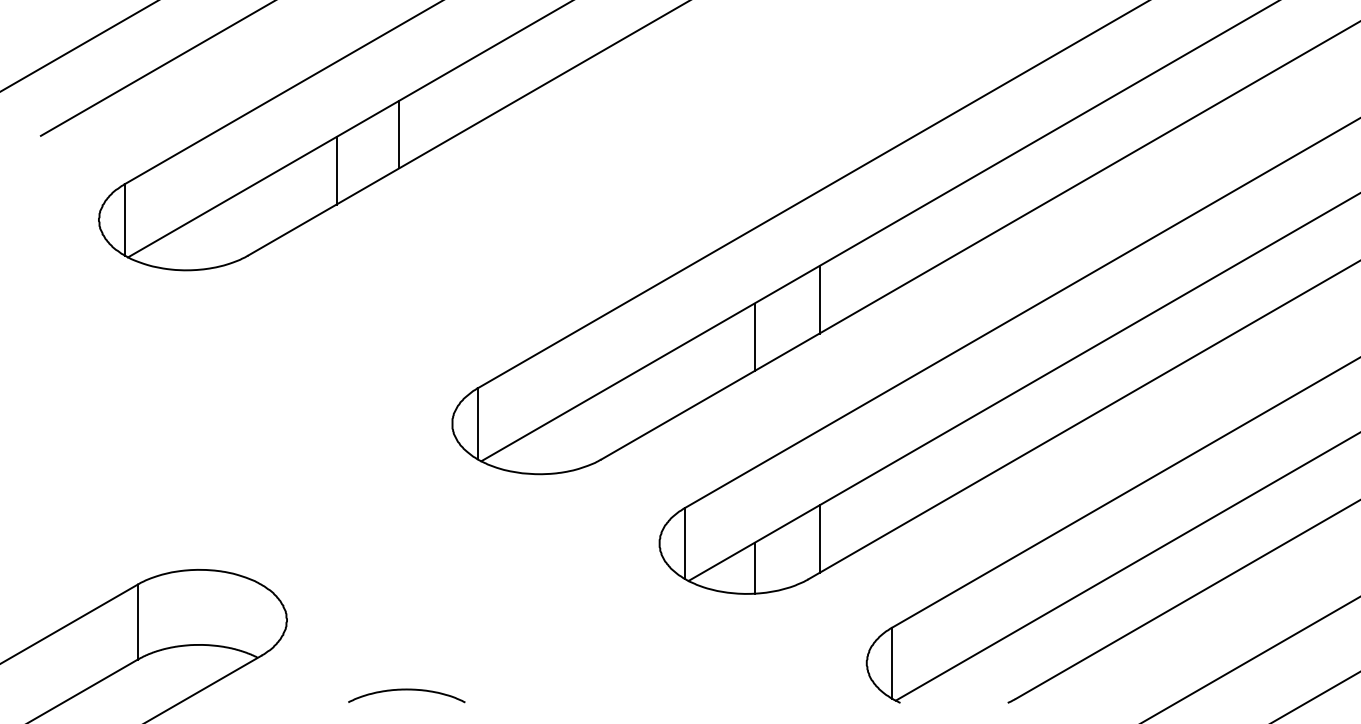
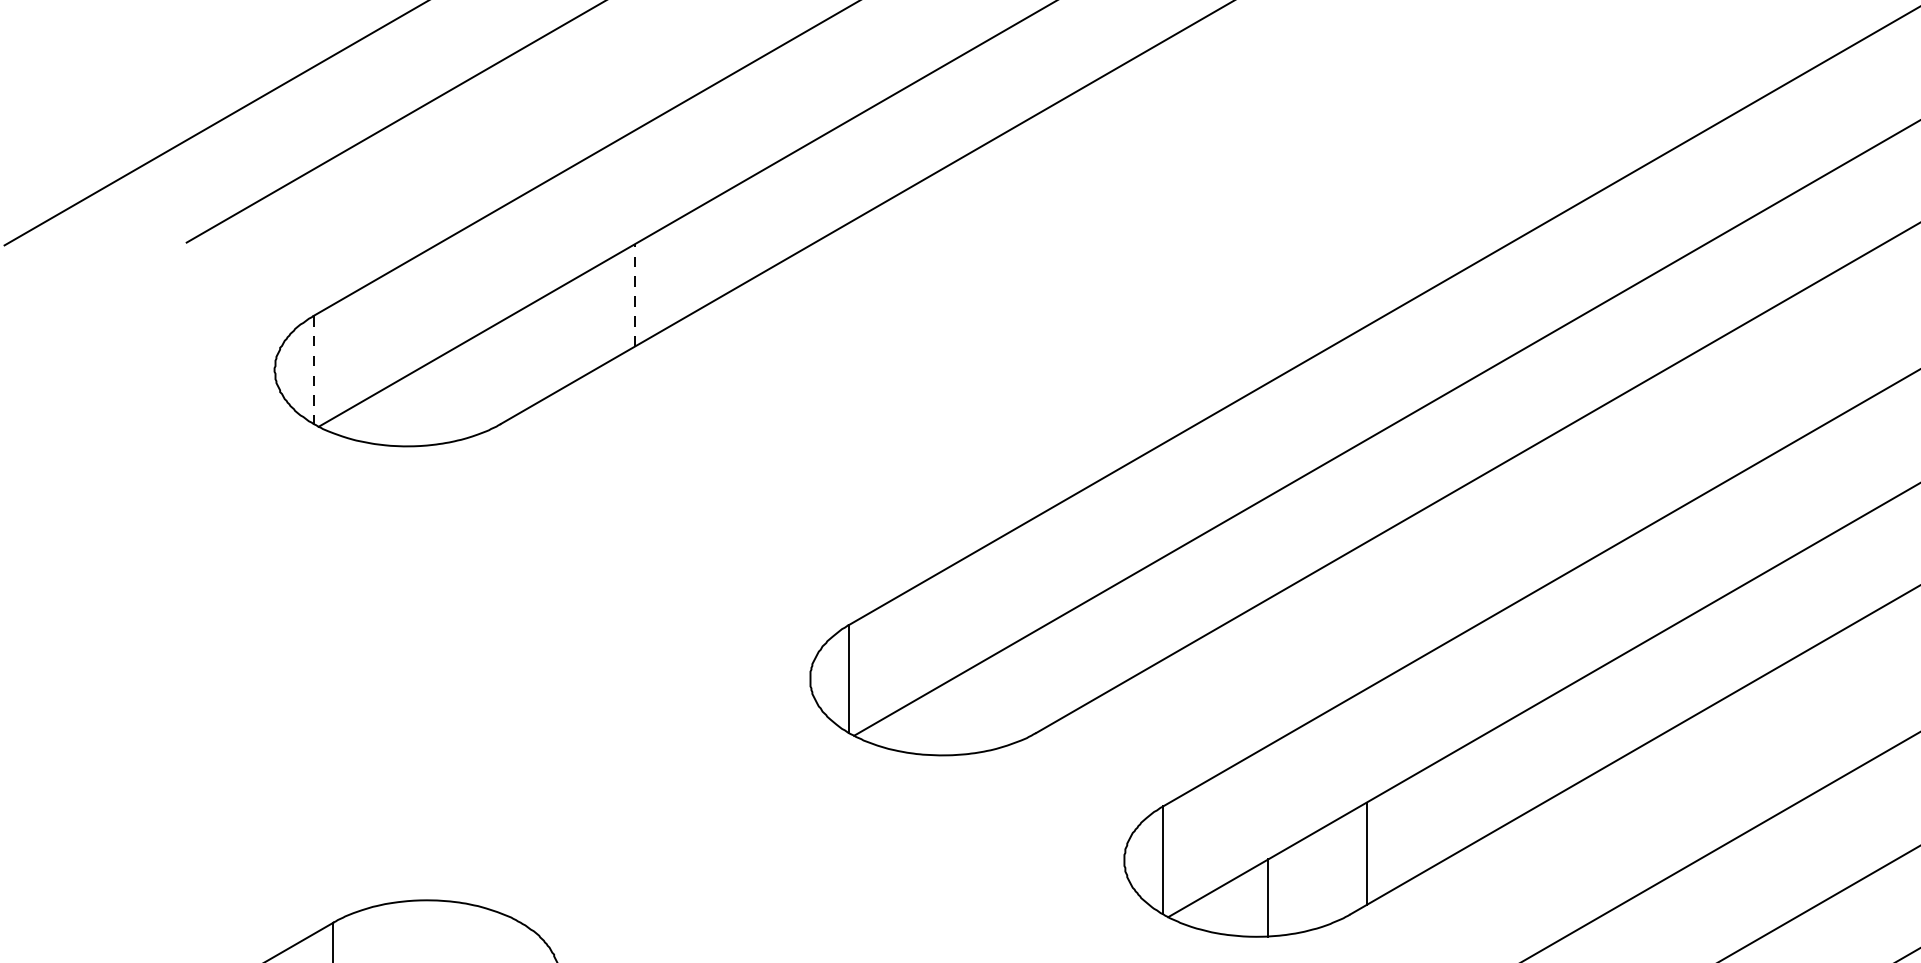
line: (399, 134) -> (730, 240), removed
line: (336, 170) -> (634, 295), solid -> dashed
line: (124, 219) -> (313, 369), solid -> dashed
line: (819, 299) -> (1366, 490), removed
line: (754, 337) -> (1268, 548), removed

